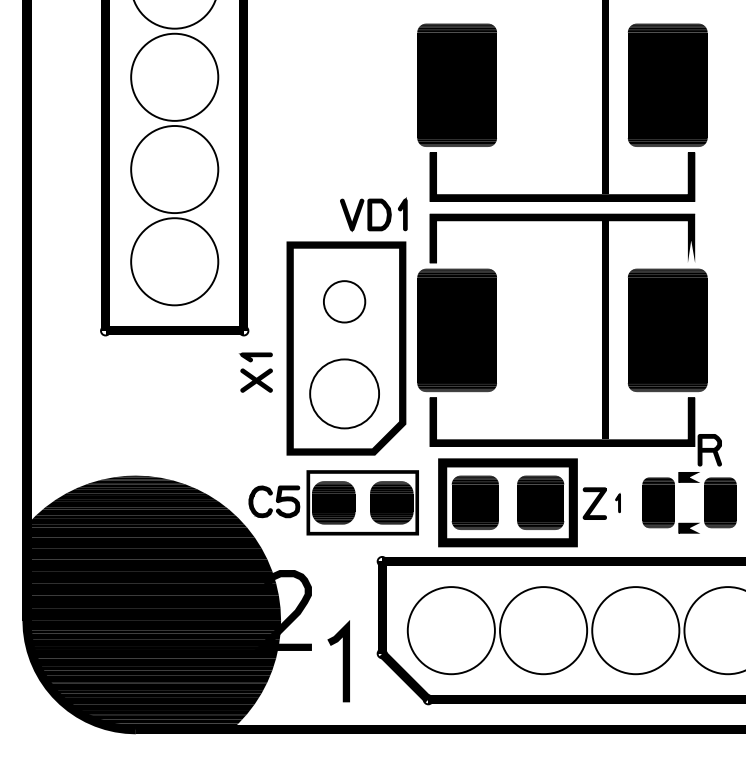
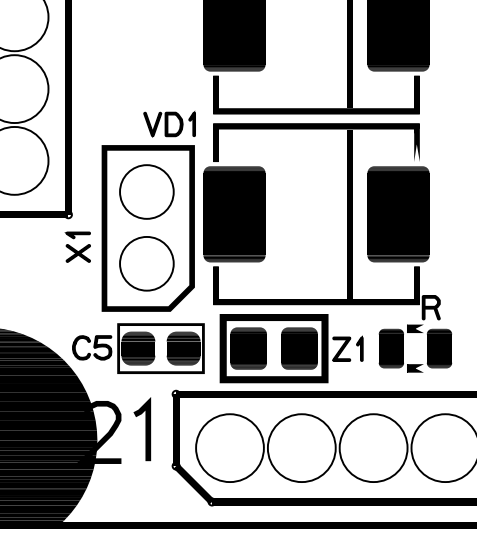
part: (344, 301) -> (146, 191), size x1.67
part: (617, 502) -> (359, 348), size x1.67
line: (342, 661) -> (145, 429), moved

